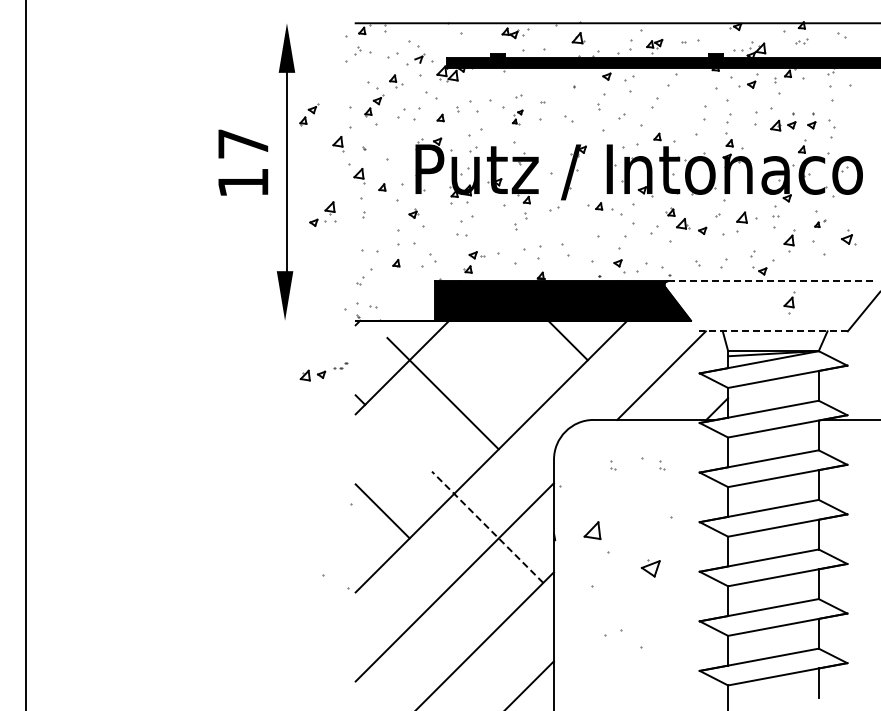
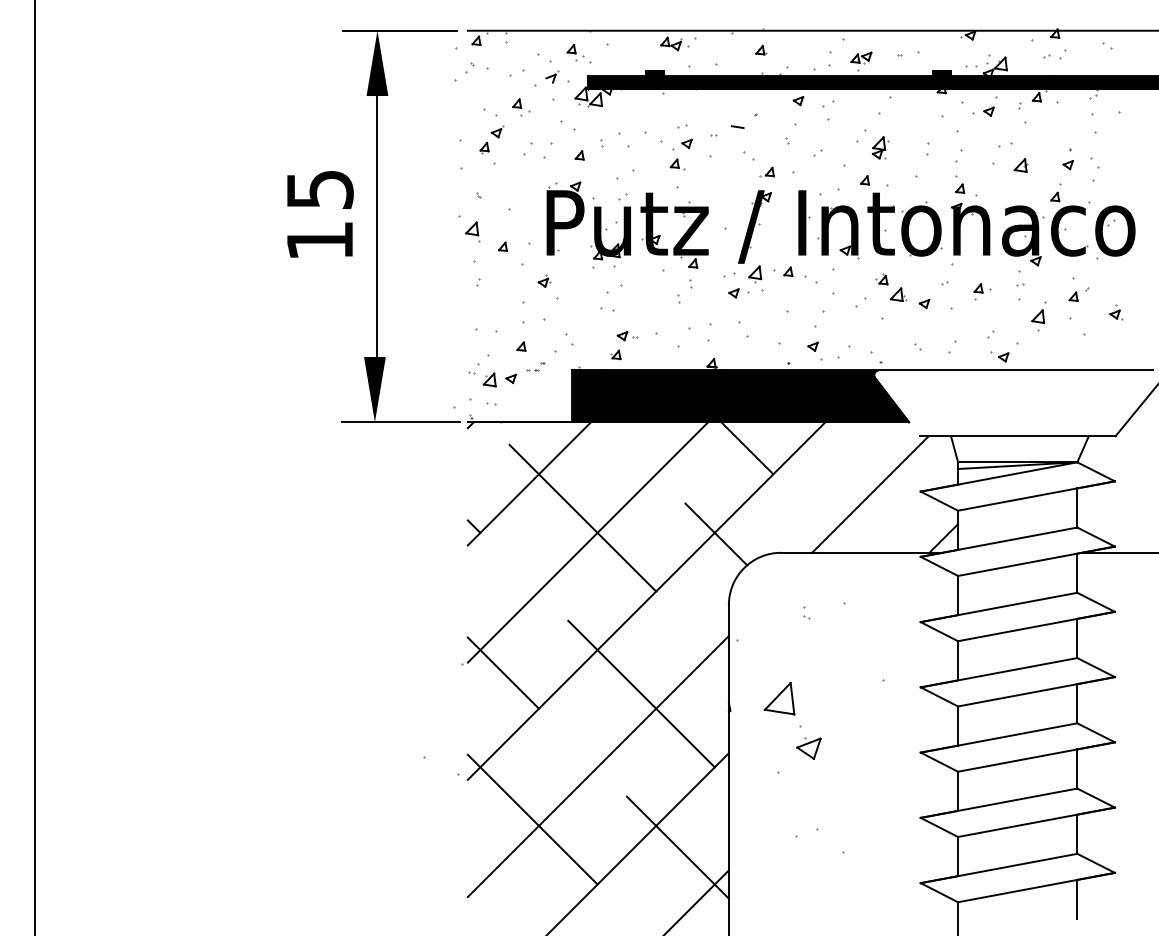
line: (303, 23) -> (399, 31), added
part: (578, 37) -> (761, 49), size x0.62
part: (439, 40) -> (578, 53), added
part: (801, 41) -> (1054, 54), size x1.43
line: (560, 96) -> (737, 127), added
part: (763, 109) -> (1004, 144), size x0.62
part: (669, 112) -> (880, 148), added
part: (705, 113) -> (928, 149), size x0.62
part: (309, 114) -> (407, 150), removed
part: (517, 117) -> (680, 154), size x1.67
part: (791, 120) -> (1041, 158), removed
part: (583, 130) -> (767, 171), added
text: (243, 143) -> (320, 188), 17 -> 15
part: (338, 144) -> (445, 190), removed
part: (322, 213) -> (745, 281), moved
part: (746, 221) -> (982, 291), size x0.62
part: (820, 223) -> (1079, 294), size x1.43
part: (848, 237) -> (1116, 312), size x0.71
line: (772, 281) -> (1016, 370), dashed -> solid
part: (789, 302) -> (1038, 398), removed
line: (304, 320) -> (400, 421), added
line: (772, 331) -> (1016, 436), dashed -> solid
part: (323, 371) -> (513, 374), moved
line: (544, 405) -> (716, 533), added
line: (446, 411) -> (587, 541), added
part: (662, 465) -> (871, 612), removed
line: (487, 527) -> (641, 694), dashed -> solid
part: (592, 530) -> (779, 698), size x1.43
part: (650, 568) -> (808, 748), moved
line: (404, 622) -> (532, 819), added
line: (515, 643) -> (678, 847), added

